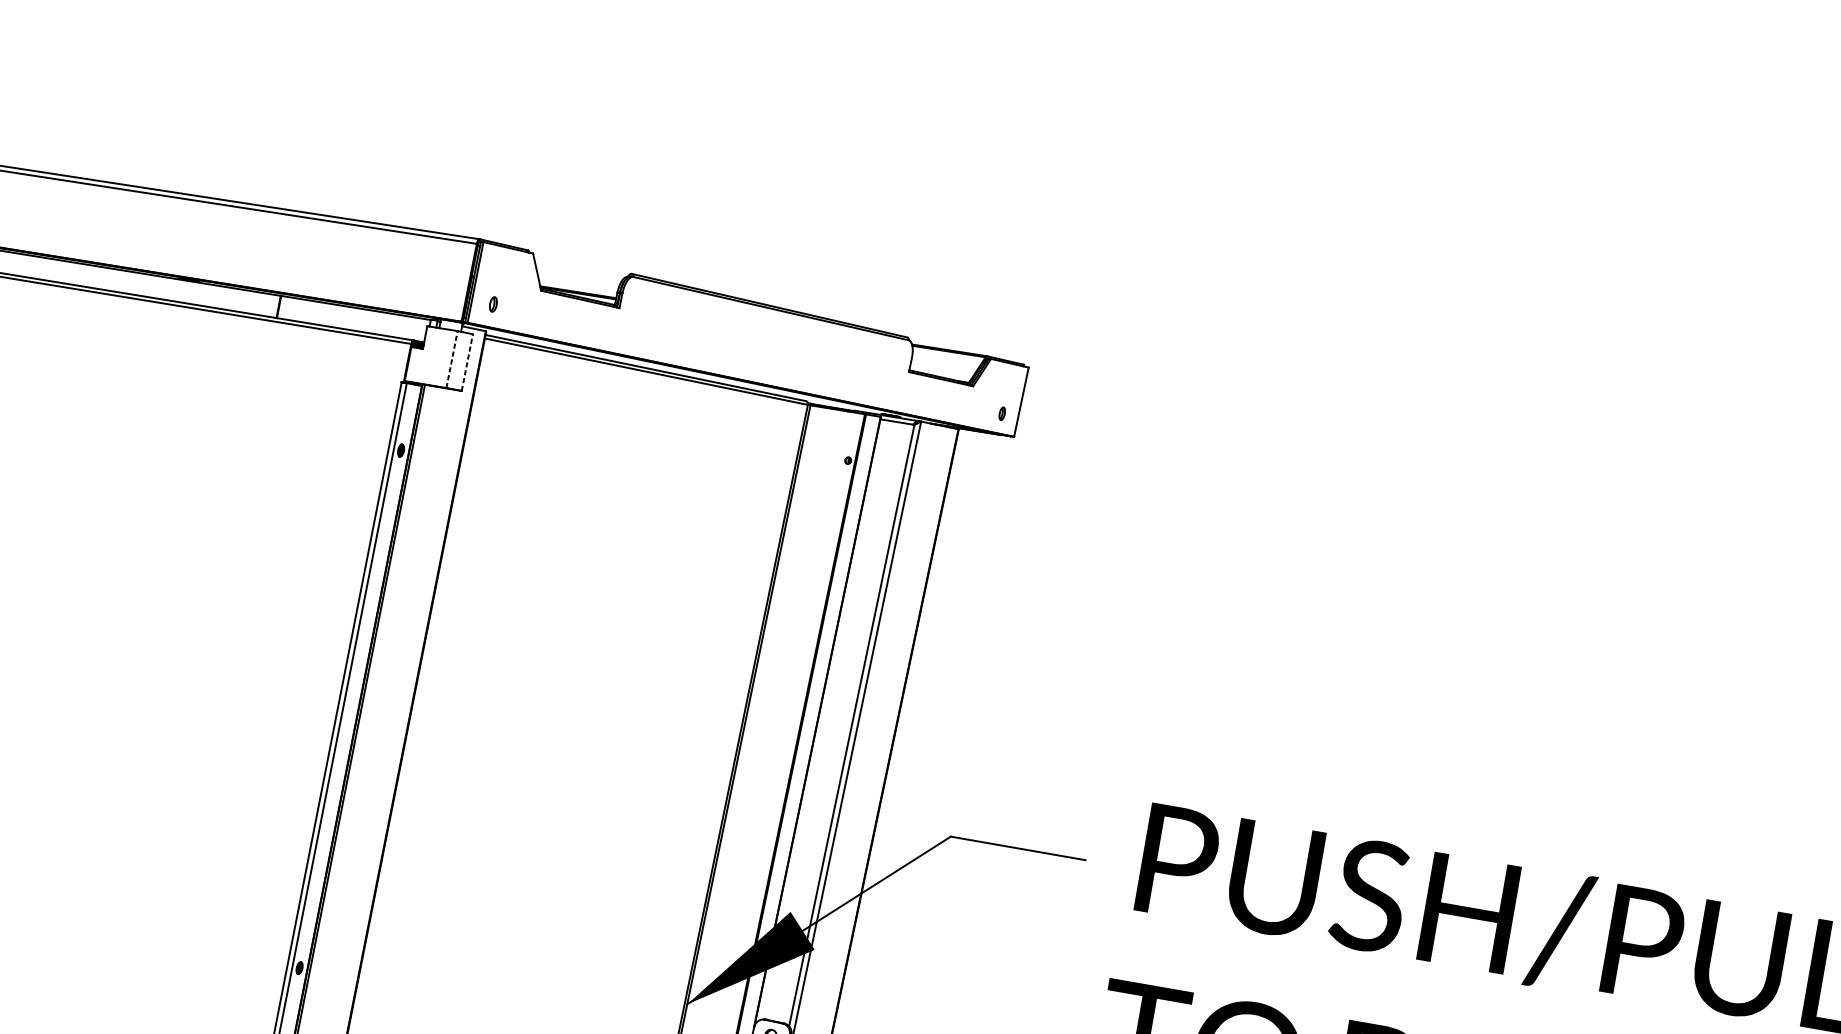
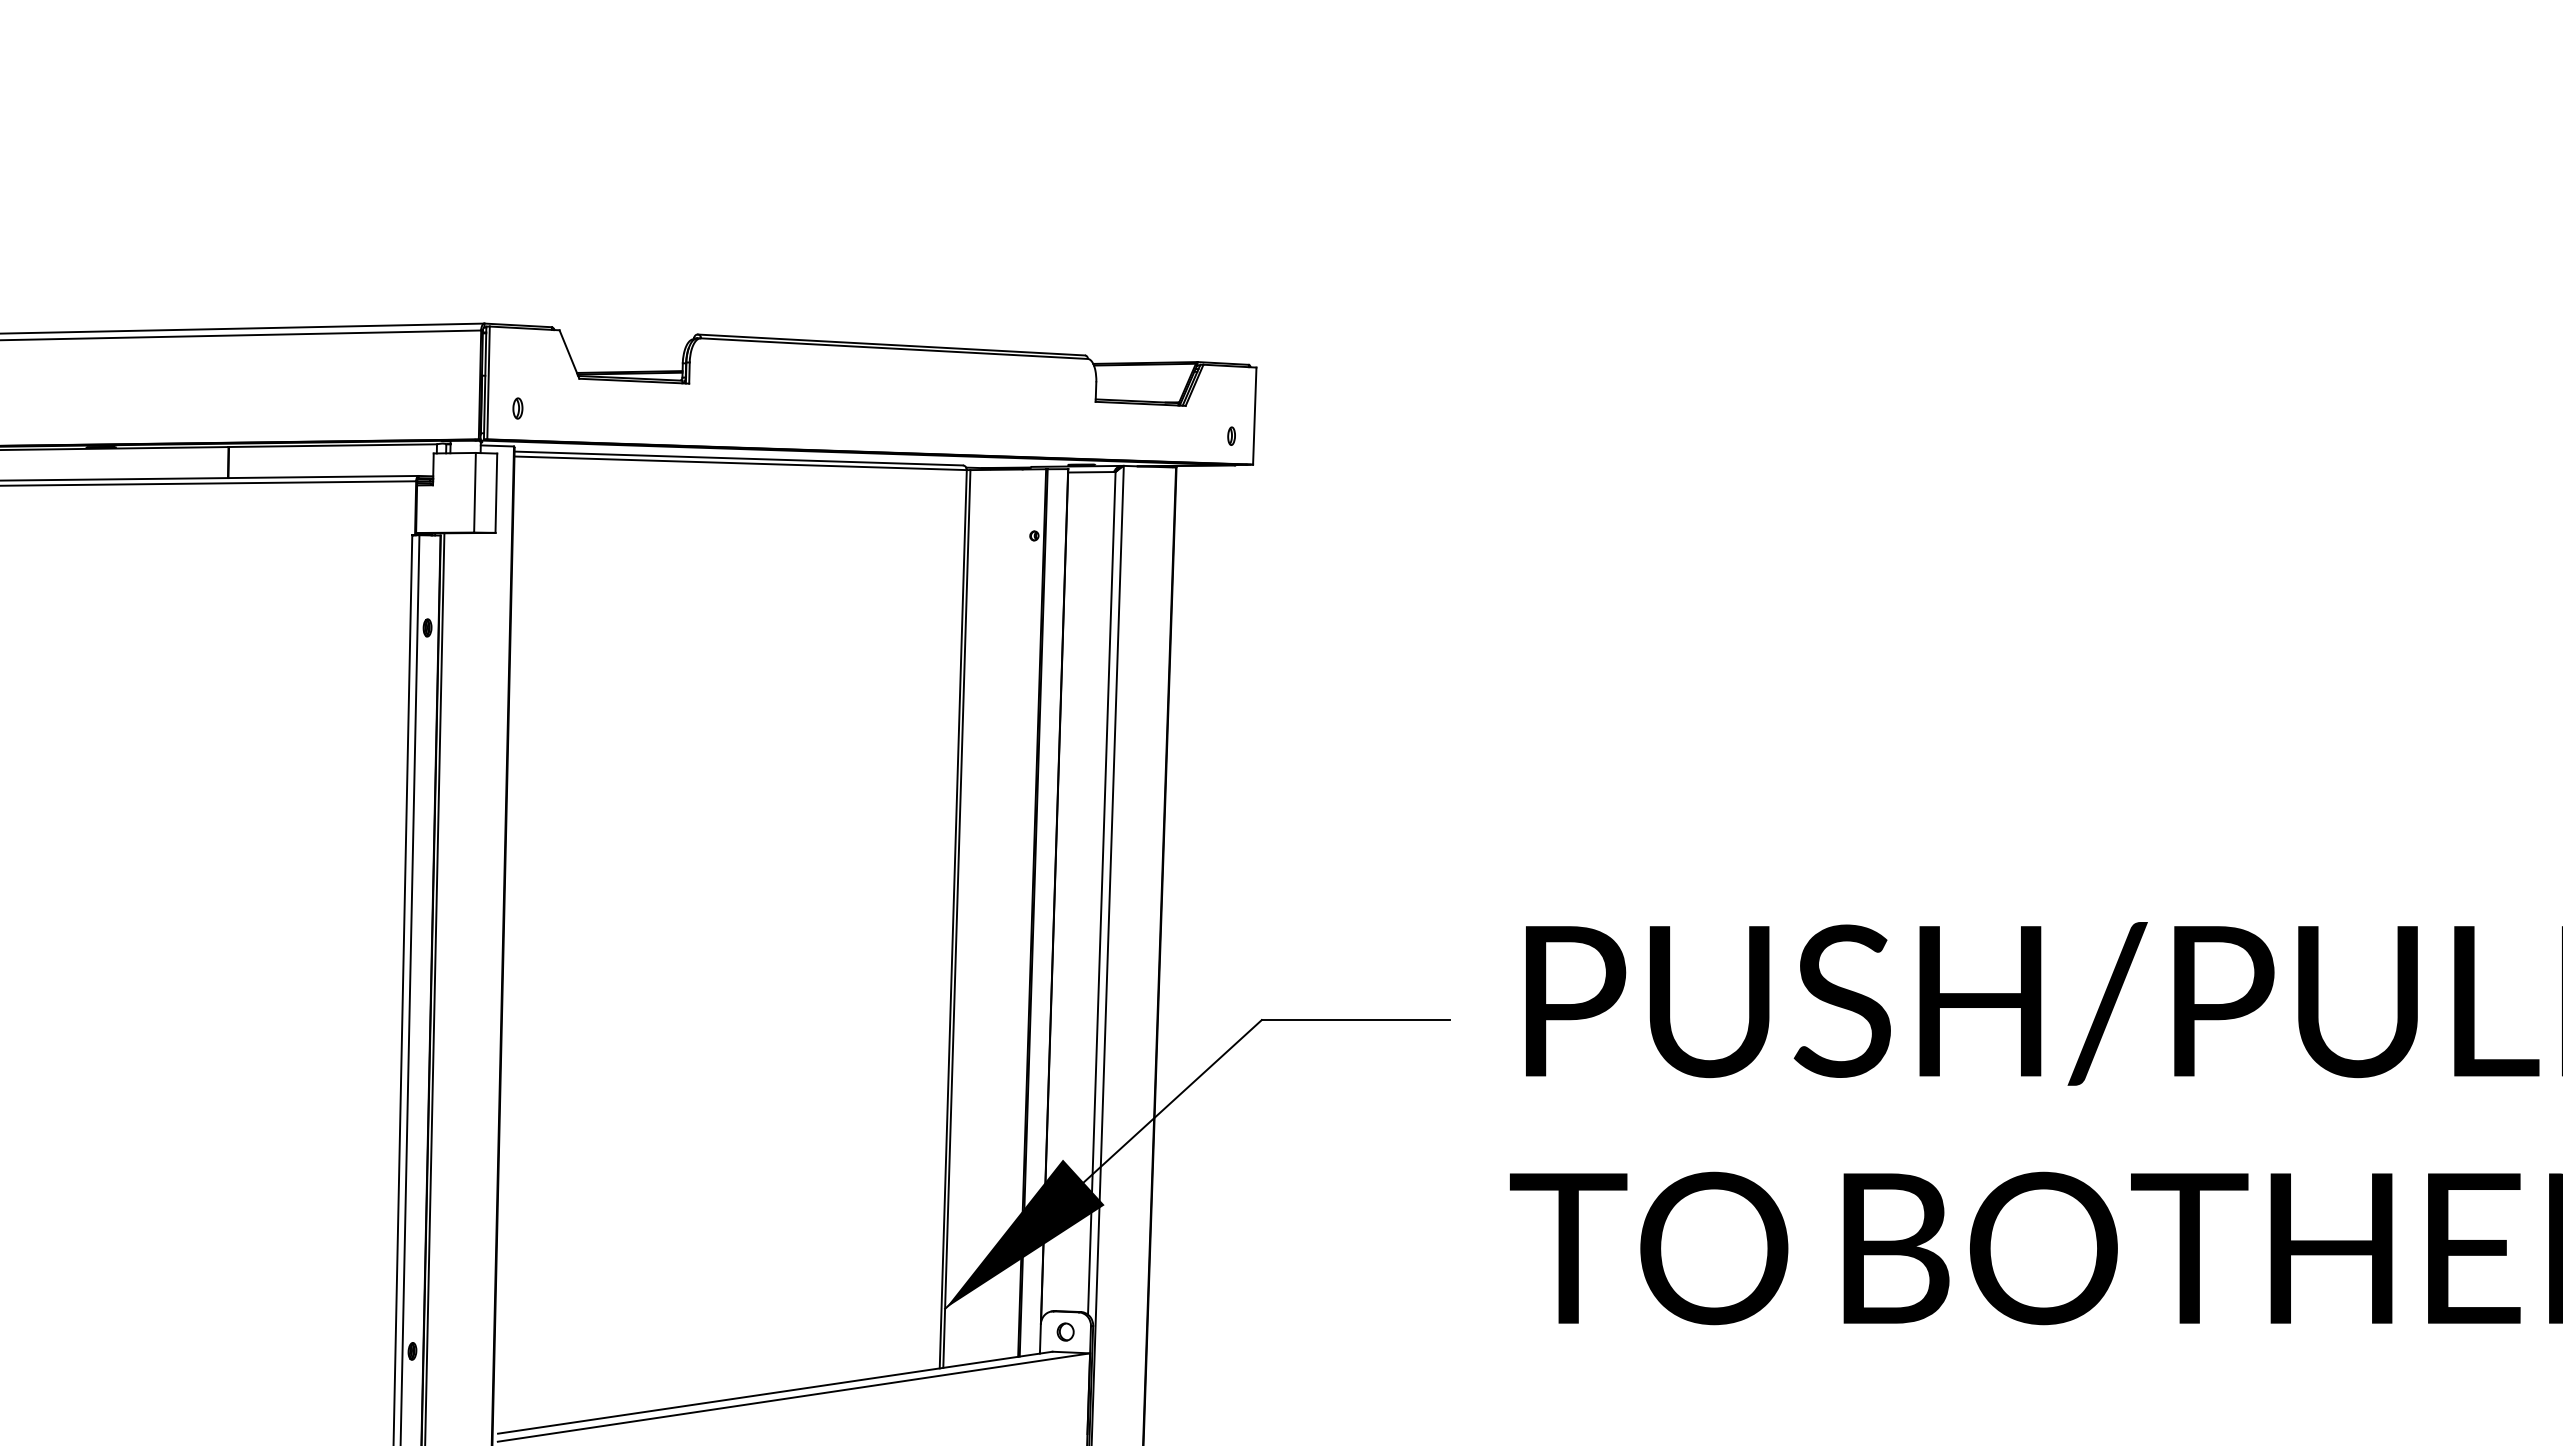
line: (452, 359) -> (475, 492), dashed -> solid
line: (467, 362) -> (496, 493), dashed -> solid

